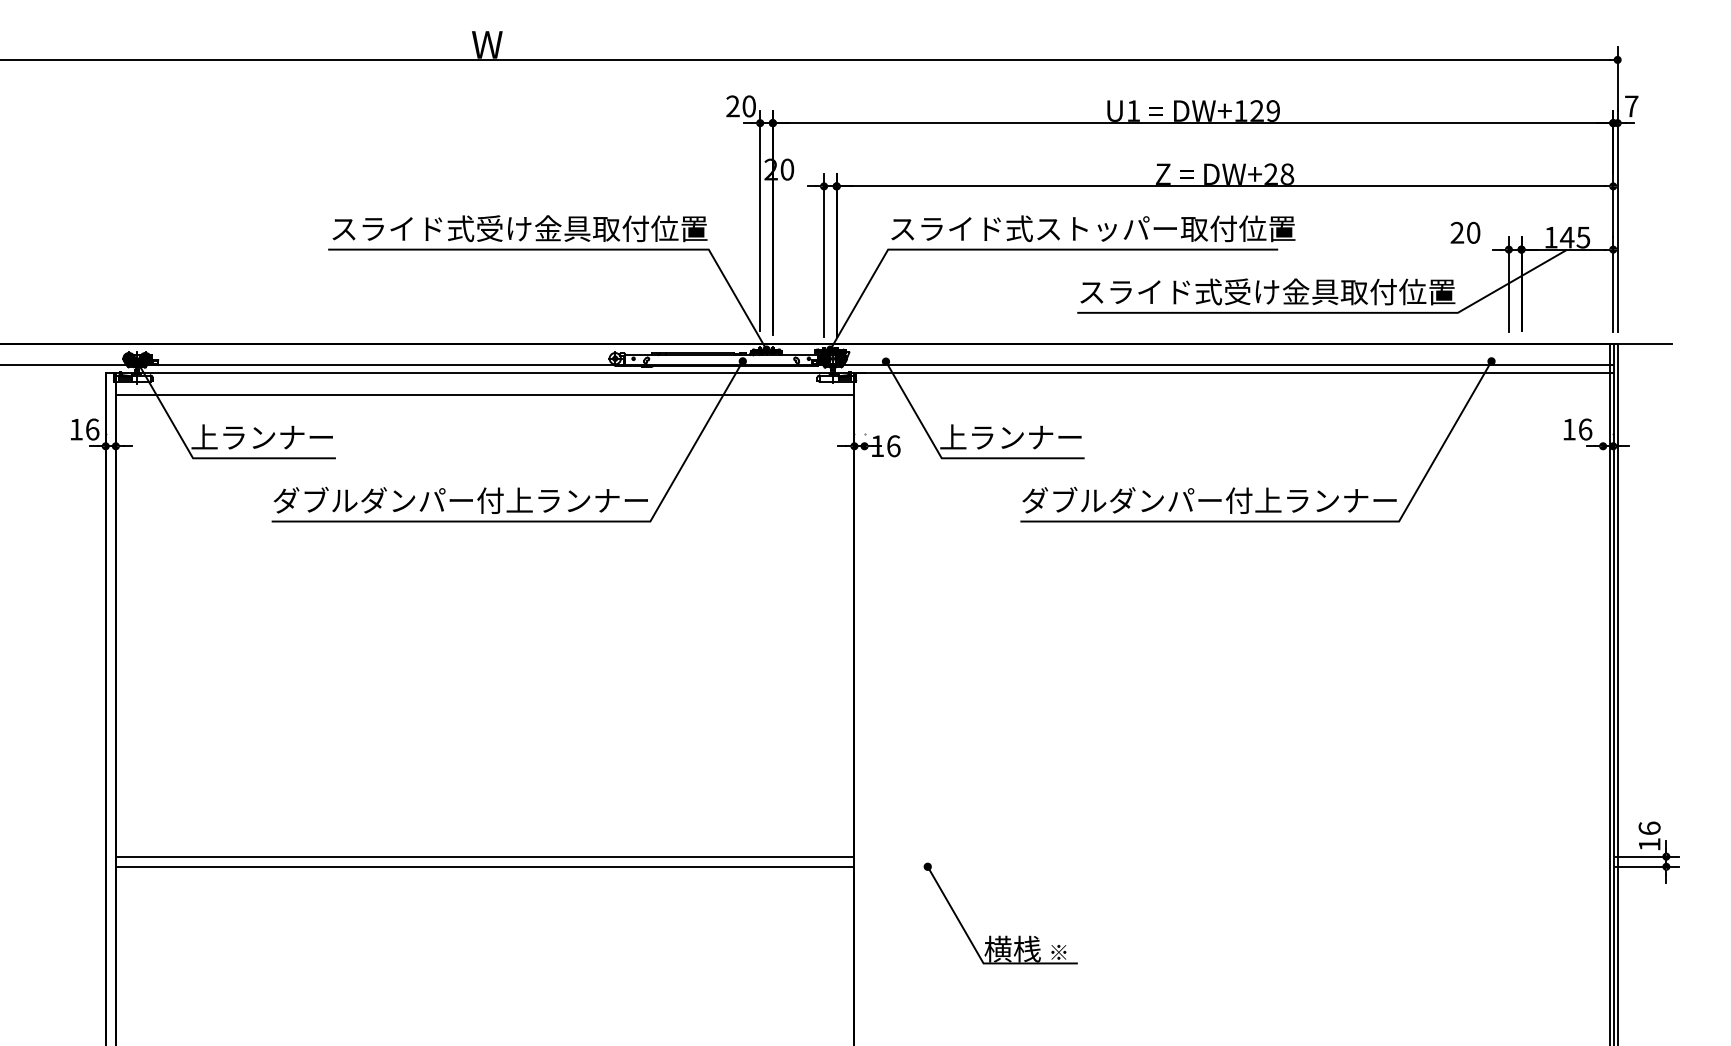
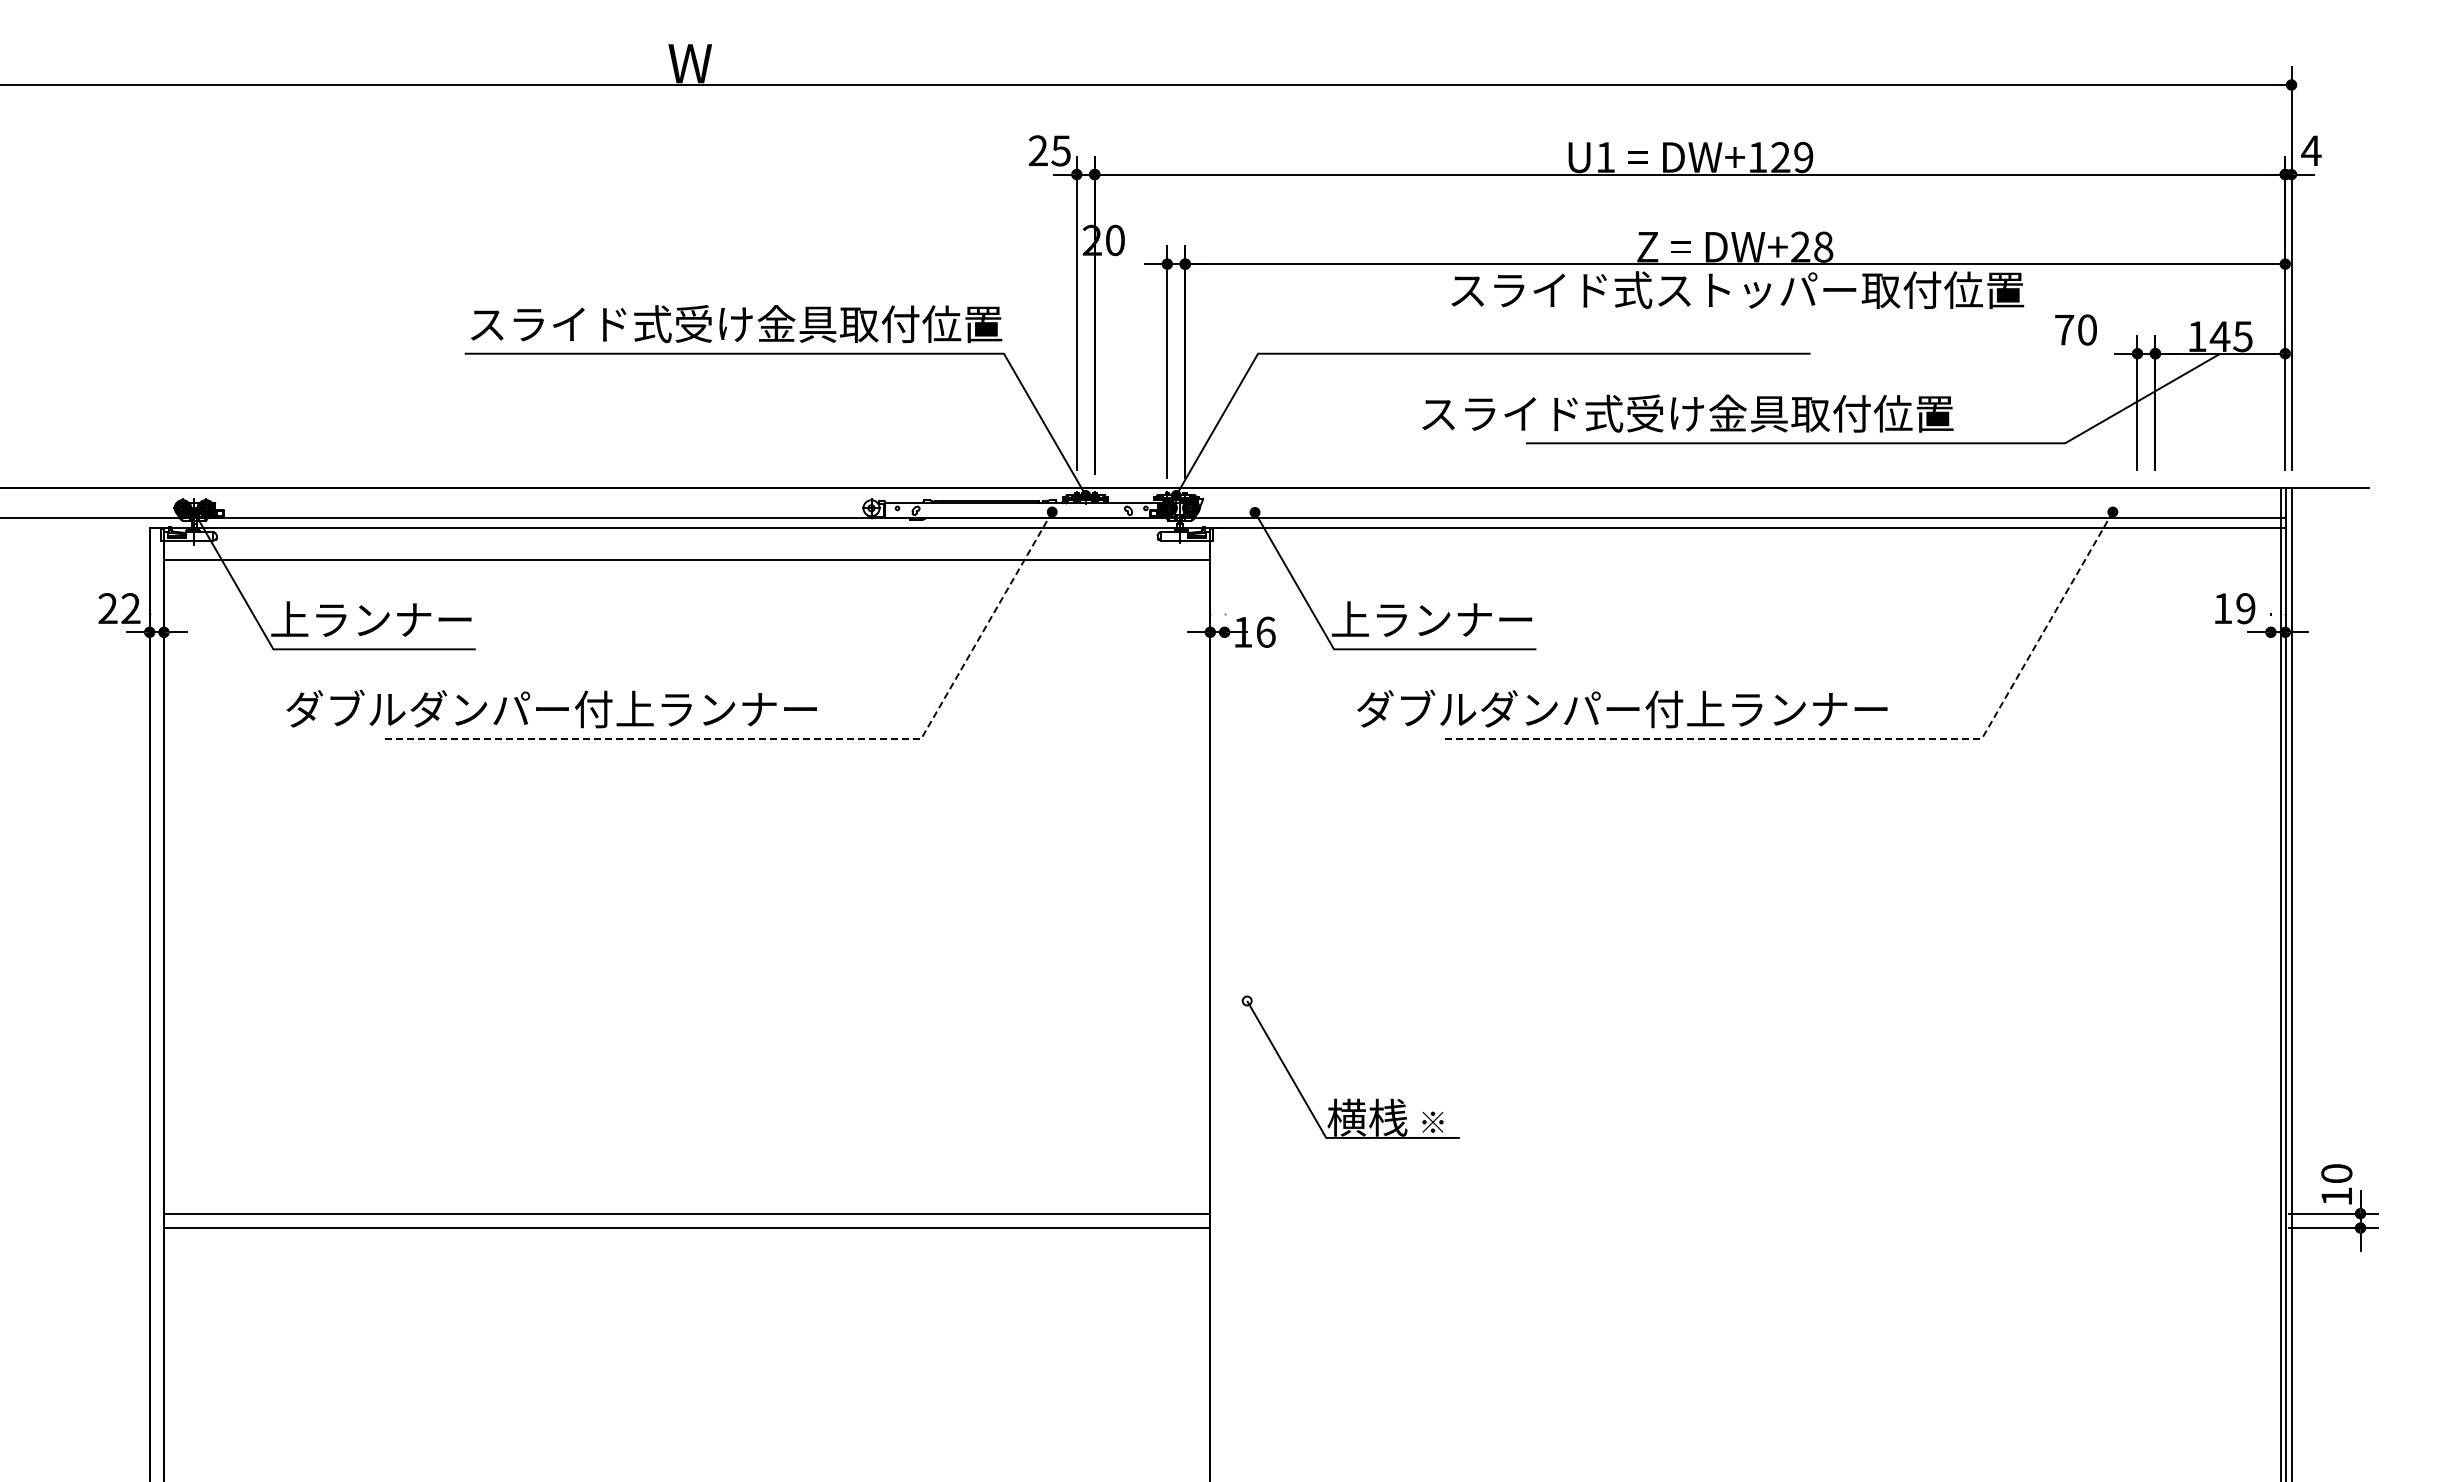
text: (748, 106) -> (1060, 150), 20 -> 25
text: (1631, 106) -> (2310, 150), 7 -> 4
text: (1093, 228) -> (1737, 290), moved
text: (1457, 232) -> (2064, 329), 20 -> 70
text: (1267, 291) -> (1687, 413), moved
text: (84, 429) -> (119, 608), 16 -> 22
text: (1585, 429) -> (2245, 608), 16 -> 19
text: (460, 500) -> (551, 708), moved
text: (1209, 500) -> (1622, 708), moved
line: (554, 521) -> (785, 738), solid -> dashed
line: (1302, 521) -> (1845, 738), solid -> dashed
text: (1649, 828) -> (2336, 1173), 16 -> 10
part: (1000, 935) -> (1350, 1098), moved

